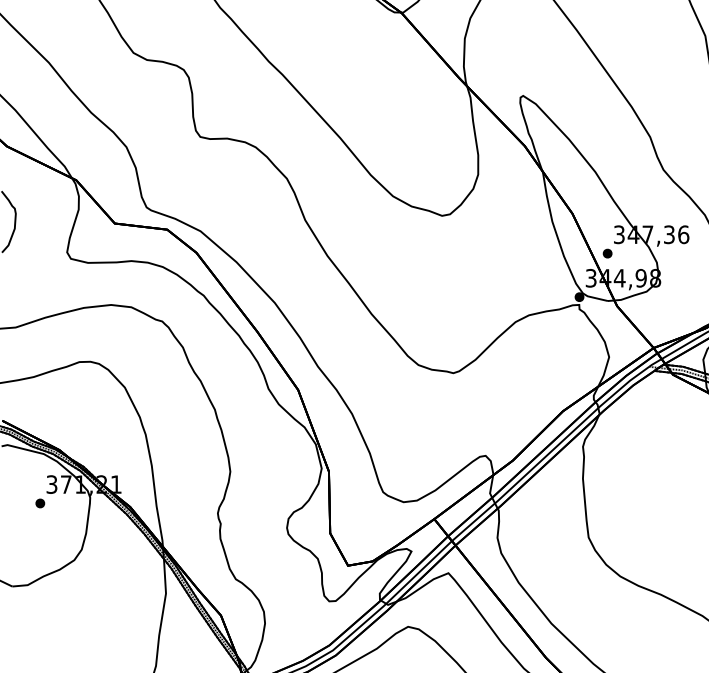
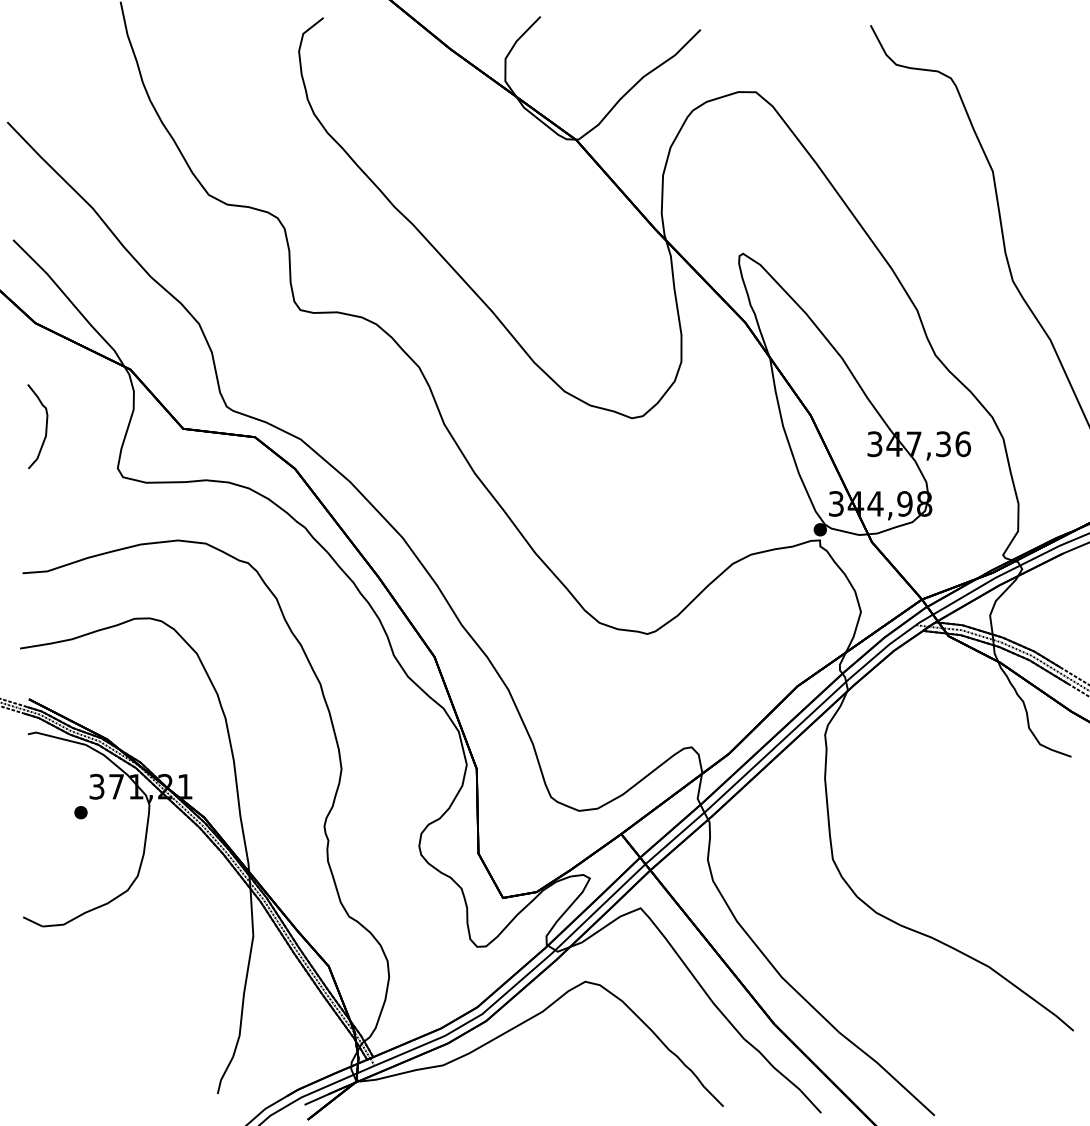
part: (607, 253) -> (858, 469), removed

